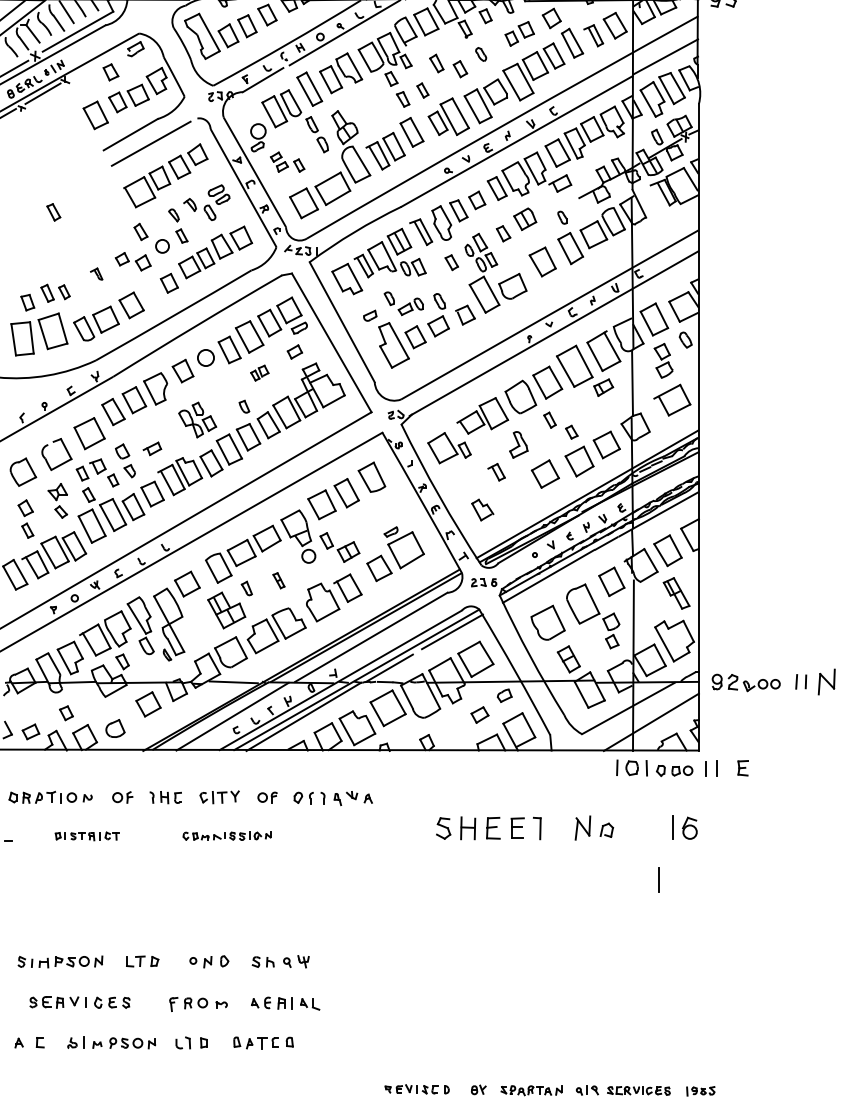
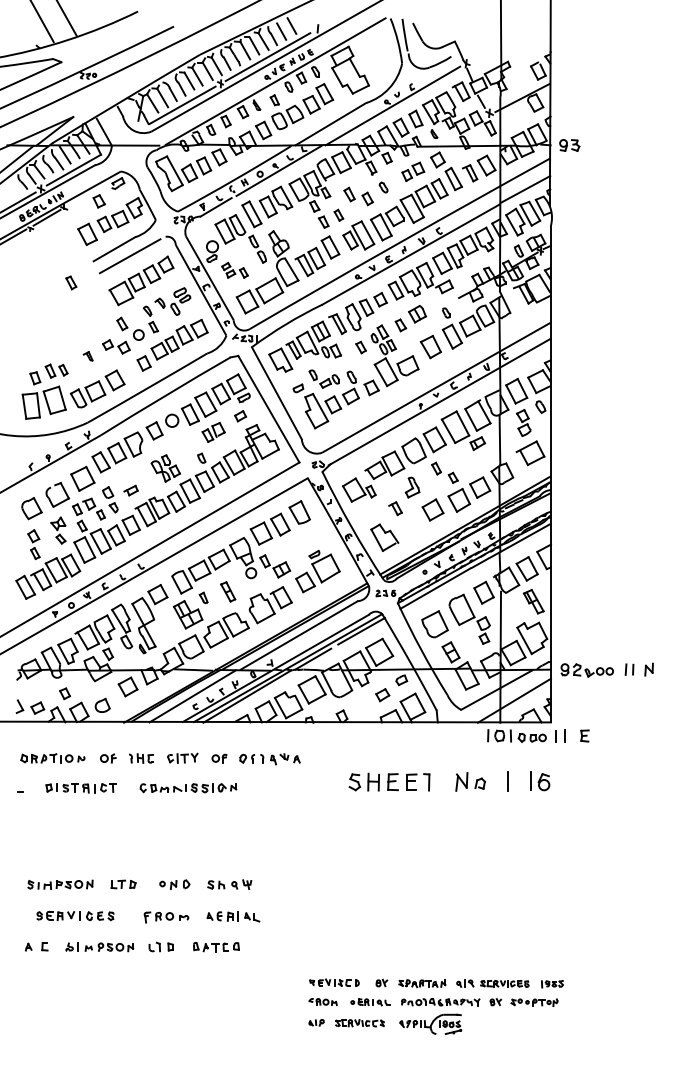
part: (54, 211) -> (71, 282), moved
part: (259, 373) -> (213, 432), size x1.67
part: (482, 509) -> (384, 537), size x1.67
part: (279, 580) -> (228, 591), size x1.67
part: (825, 681) -> (648, 669), size x0.62
part: (86, 836) -> (80, 788), size x1.43
part: (227, 836) -> (188, 788), size x1.43
line: (657, 879) -> (507, 781), moved

